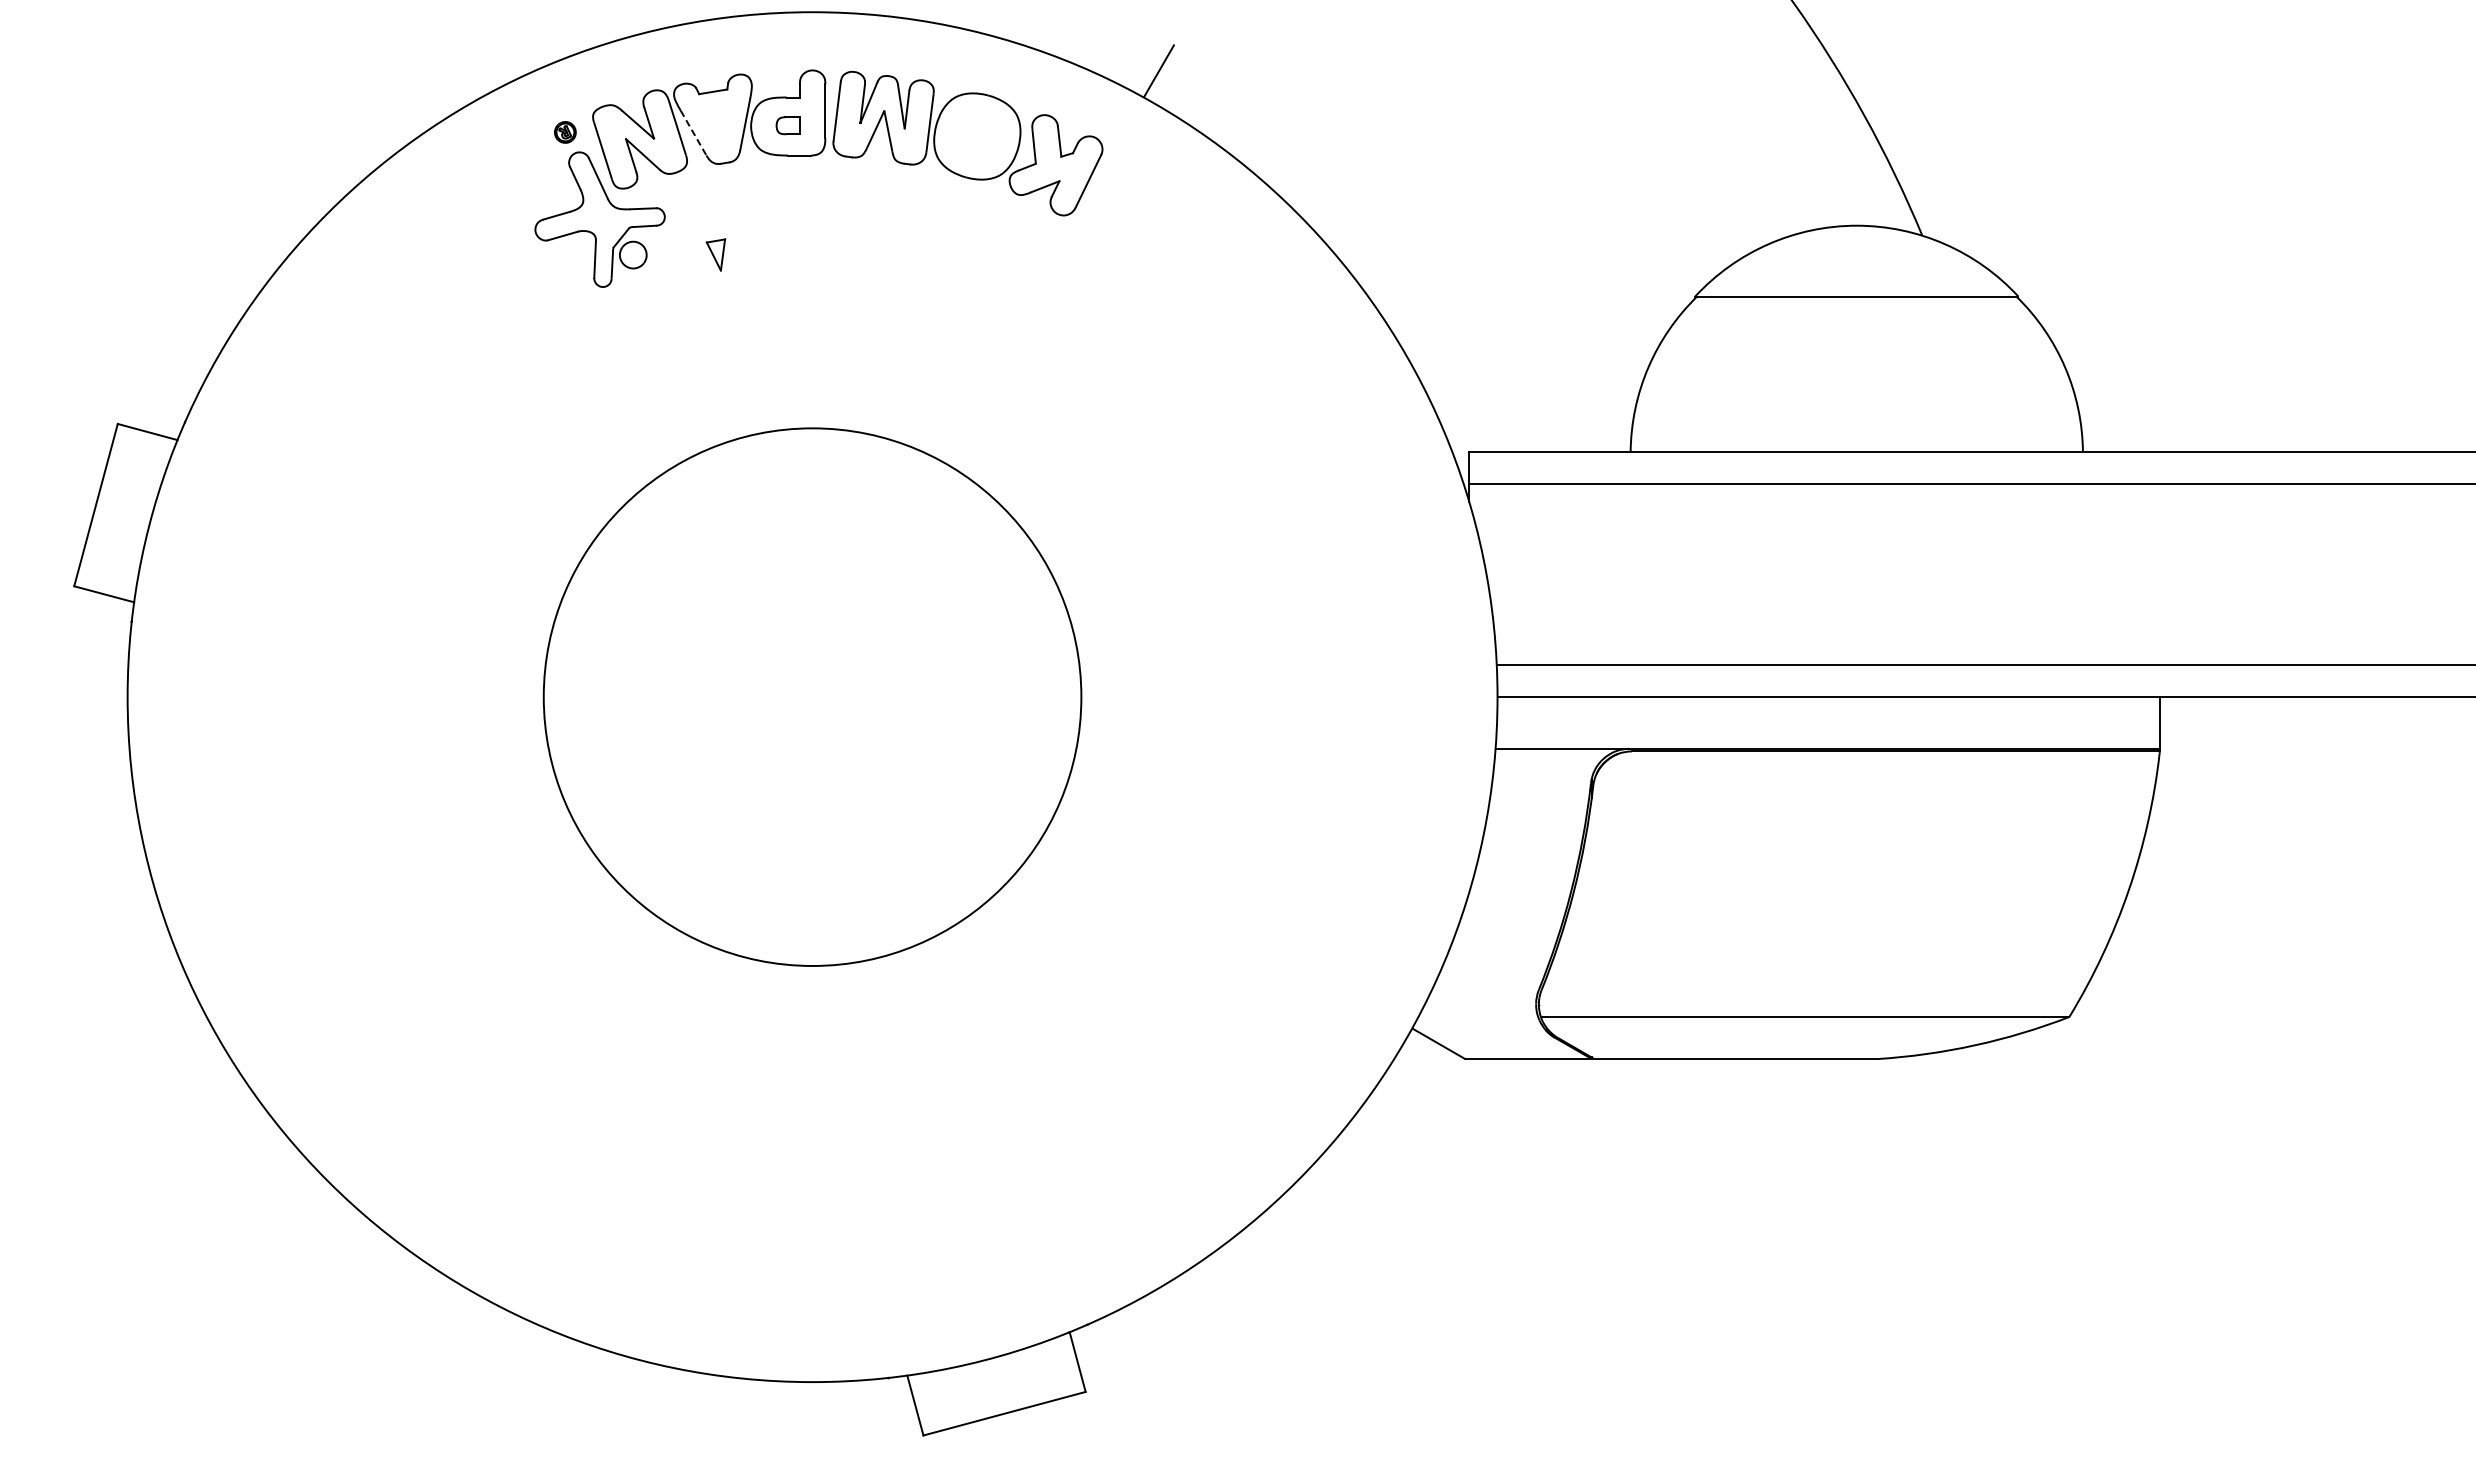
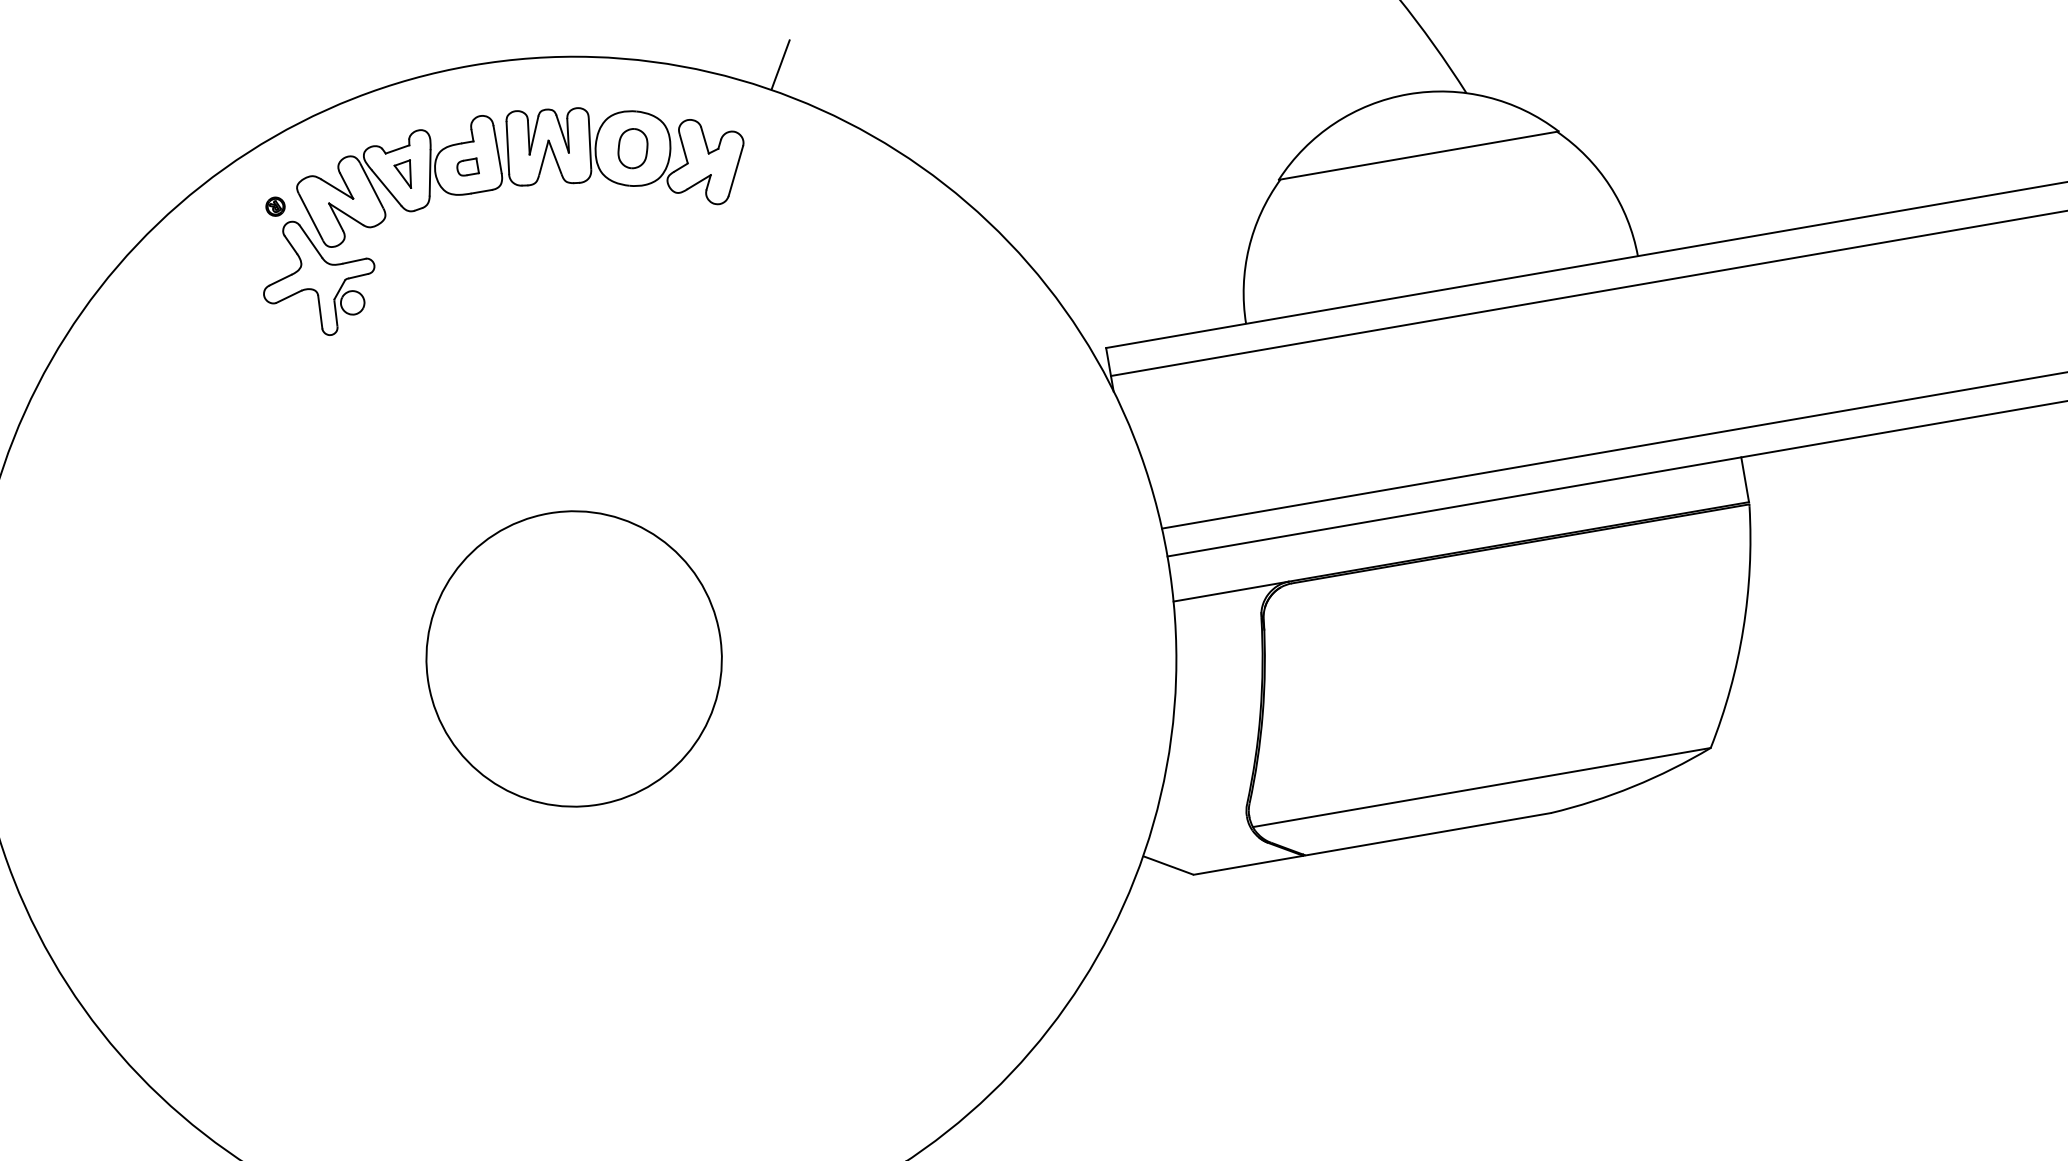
line: (693, 133) -> (386, 188), dashed -> solid
part: (977, 136) -> (633, 148), added
part: (715, 254) -> (403, 174), moved
circle: (812, 697) -> (574, 659), size x0.62

